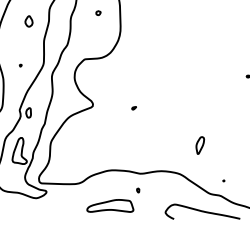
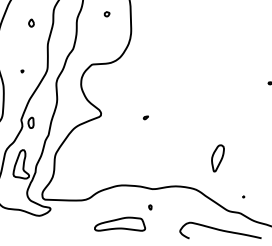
part: (29, 20) -> (31, 22), size x0.62
part: (199, 145) -> (217, 158), size x1.43

